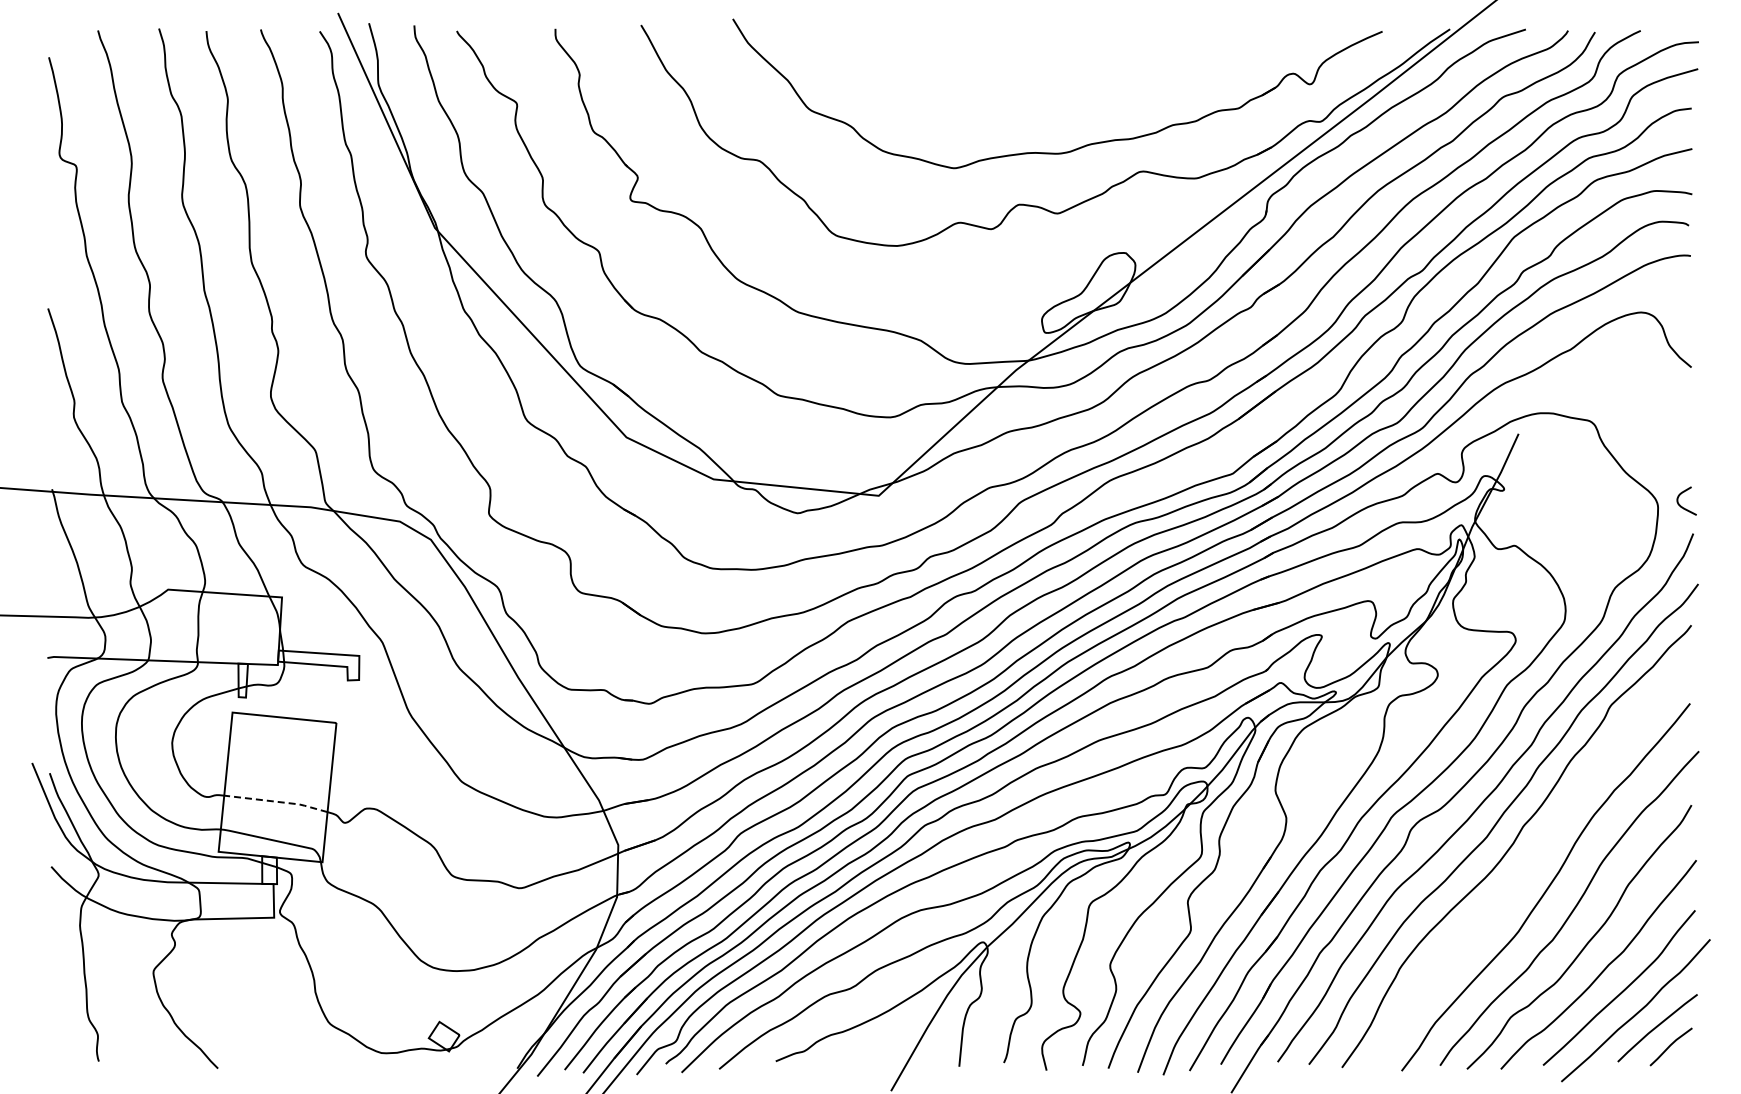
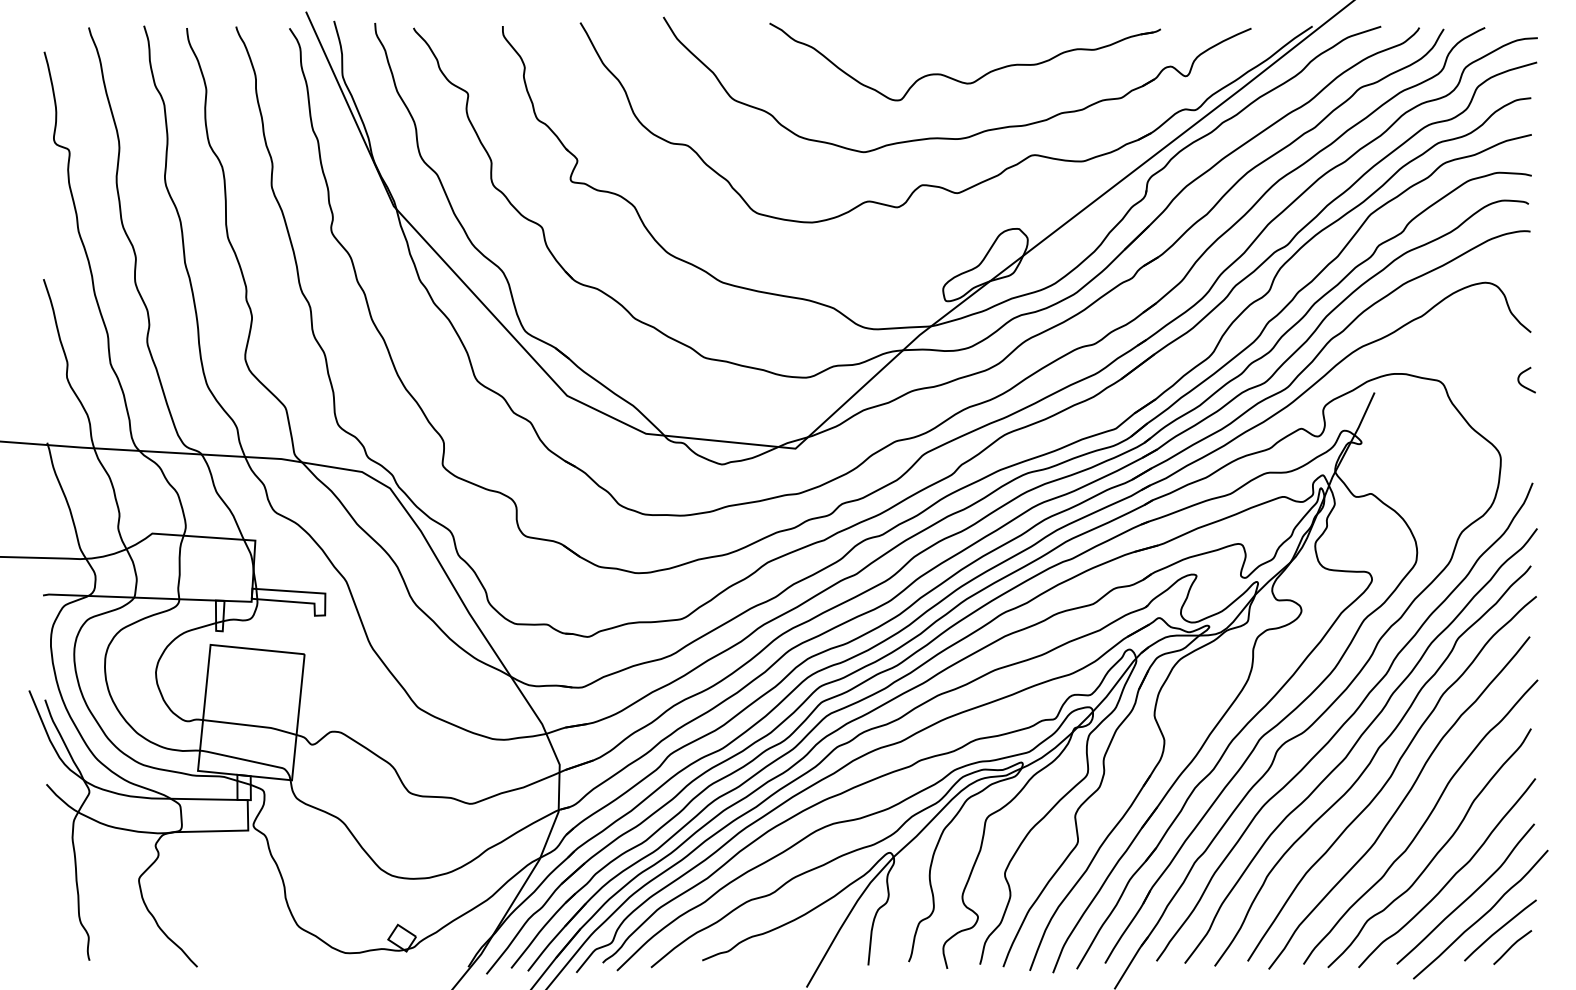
part: (1058, 88) -> (958, 80), added
curve: (1681, 505) -> (1522, 384), moved
line: (277, 801) -> (251, 725), dashed -> solid
curve: (1536, 859) -> (1390, 777), added

